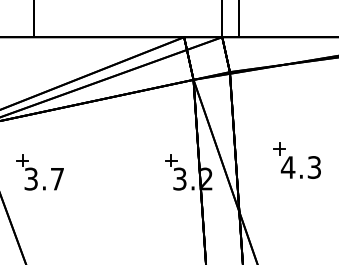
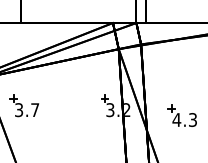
part: (295, 160) -> (181, 115), moved

